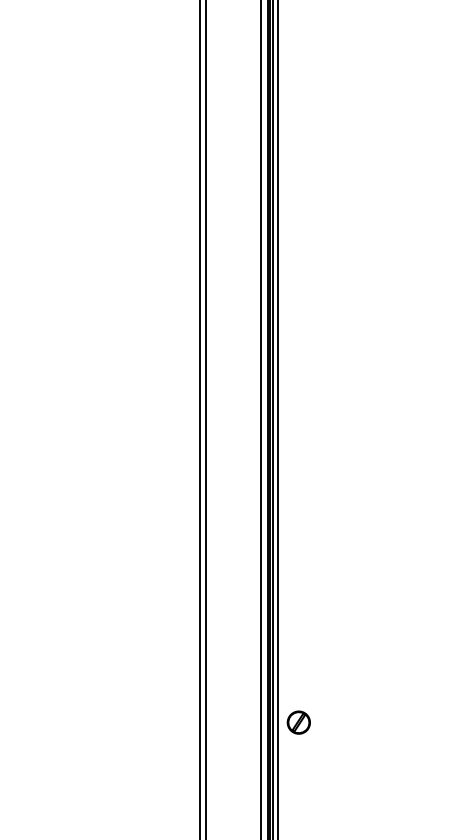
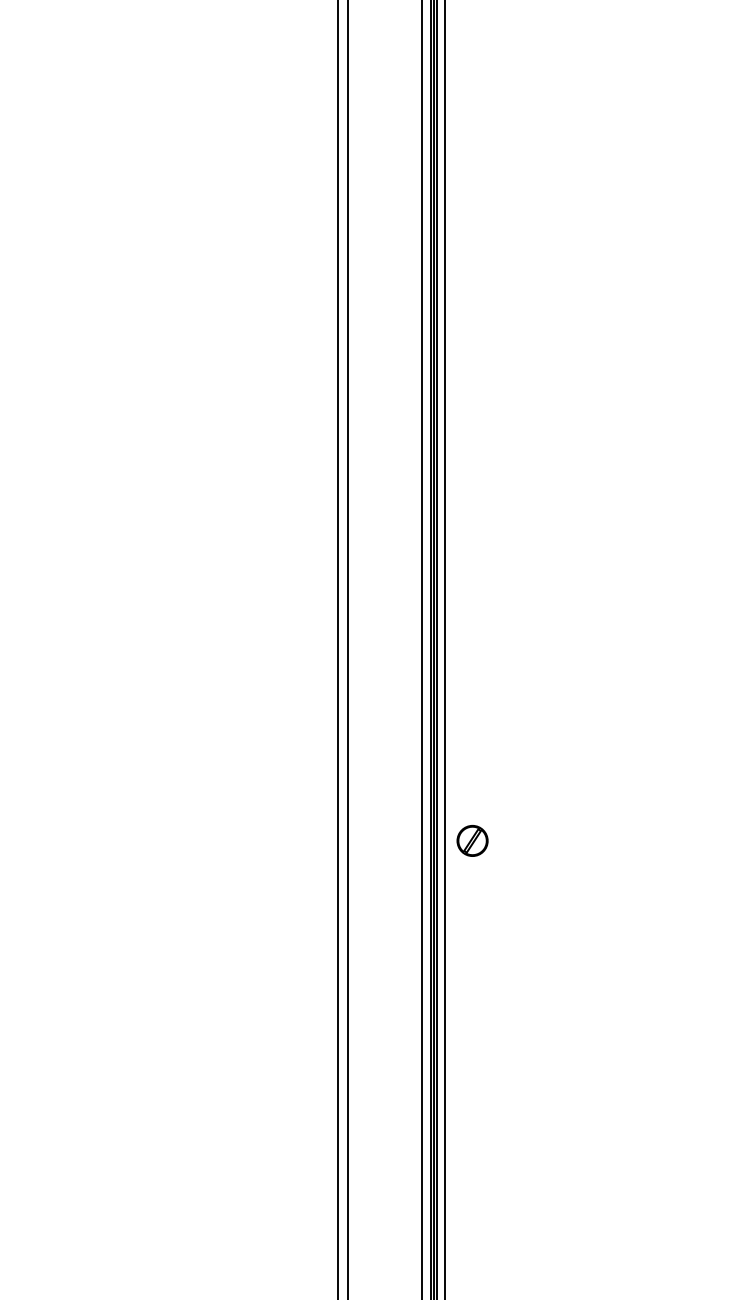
part: (298, 722) -> (472, 840), moved

